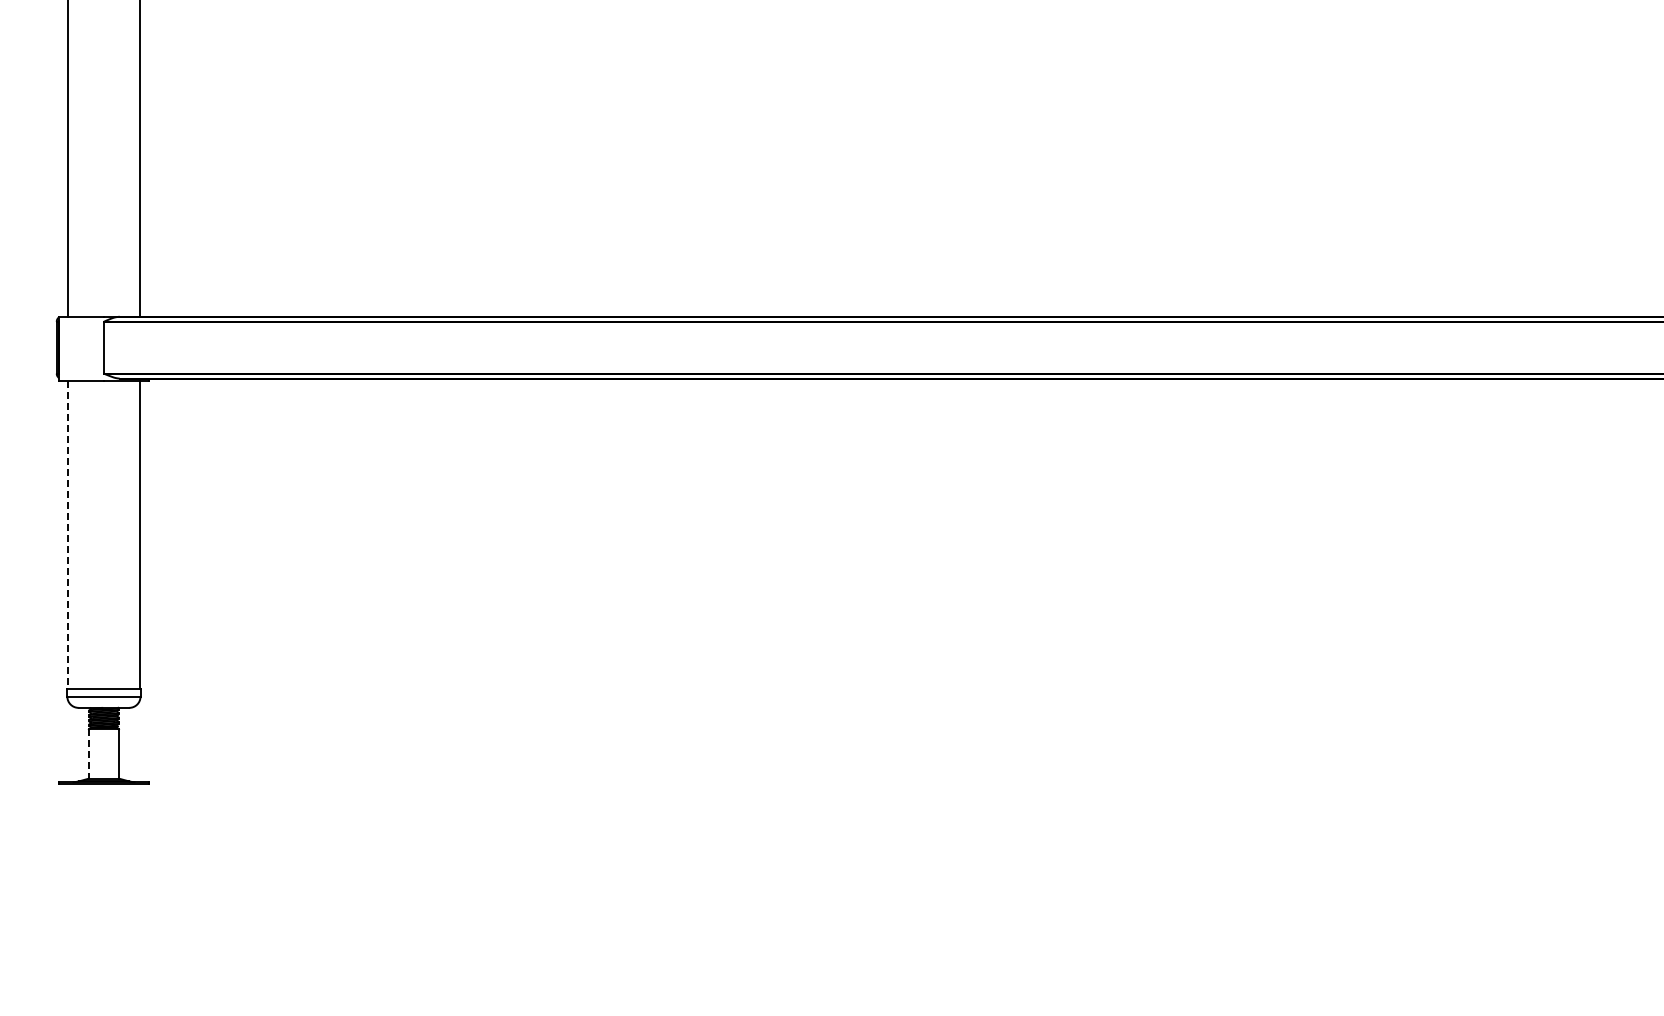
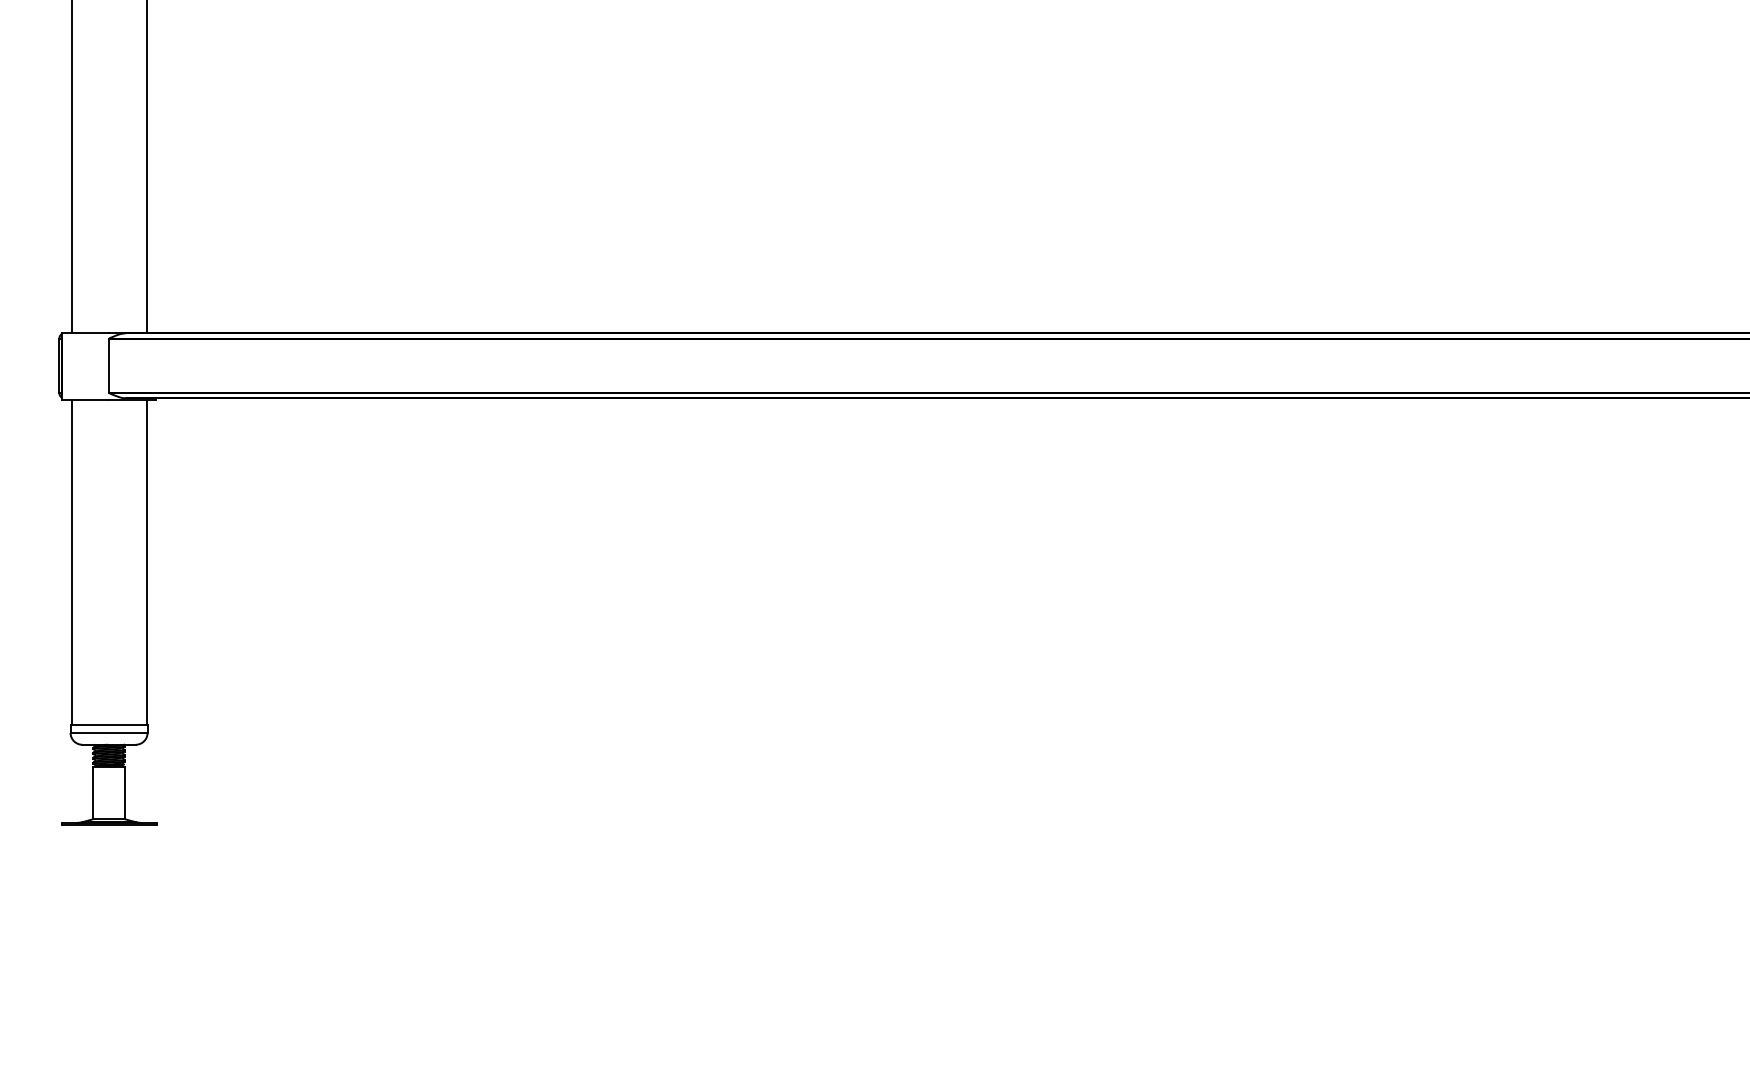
line: (68, 535) -> (71, 563), dashed -> solid
line: (88, 754) -> (92, 793), dashed -> solid

